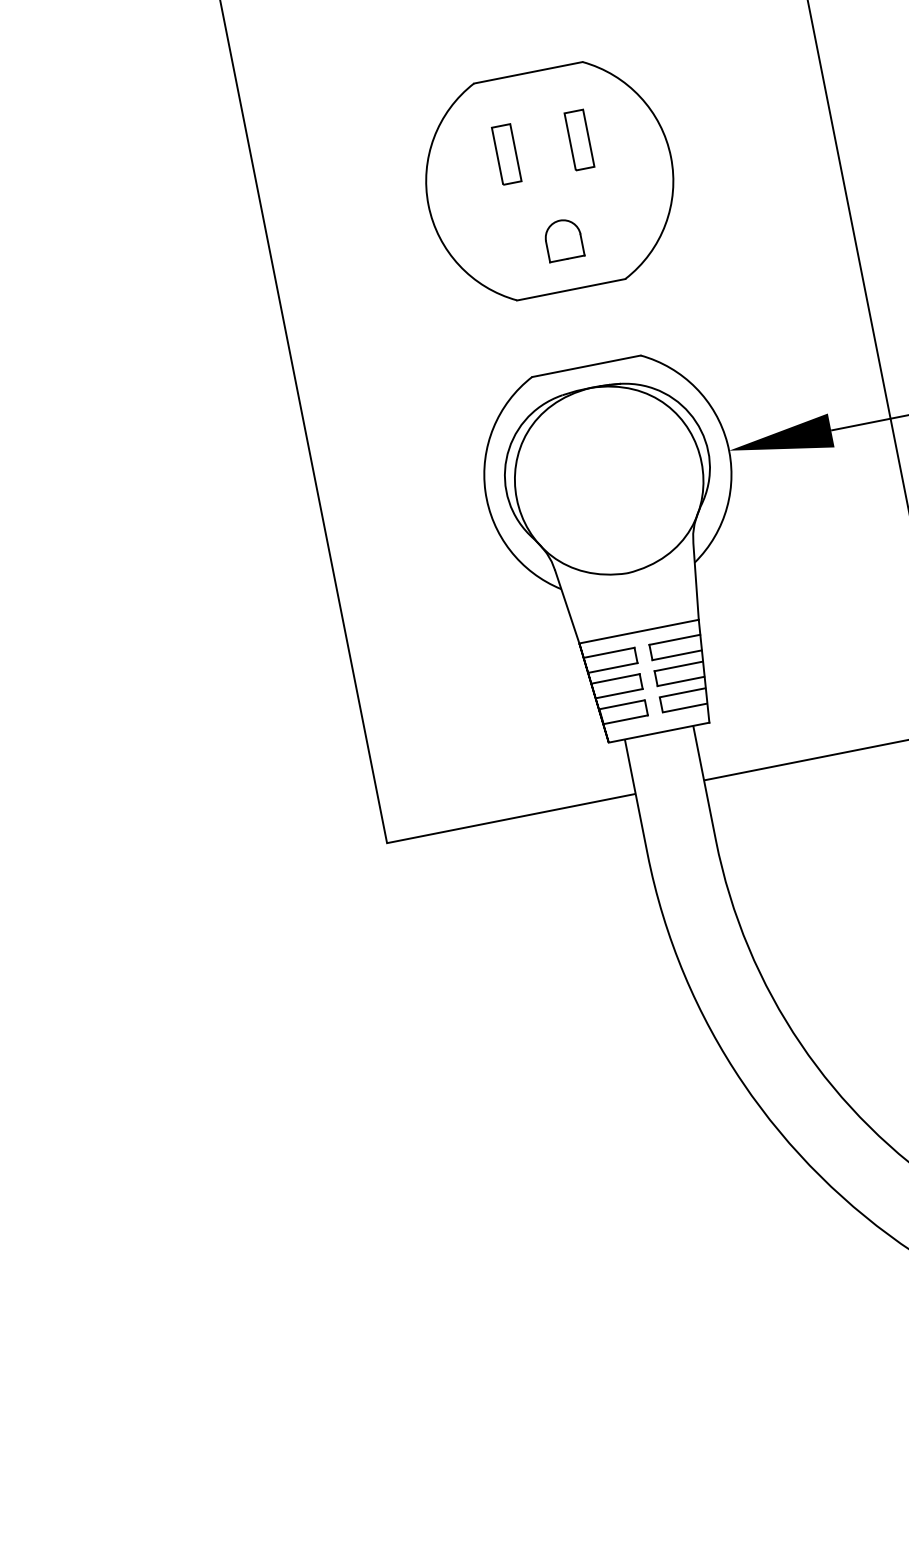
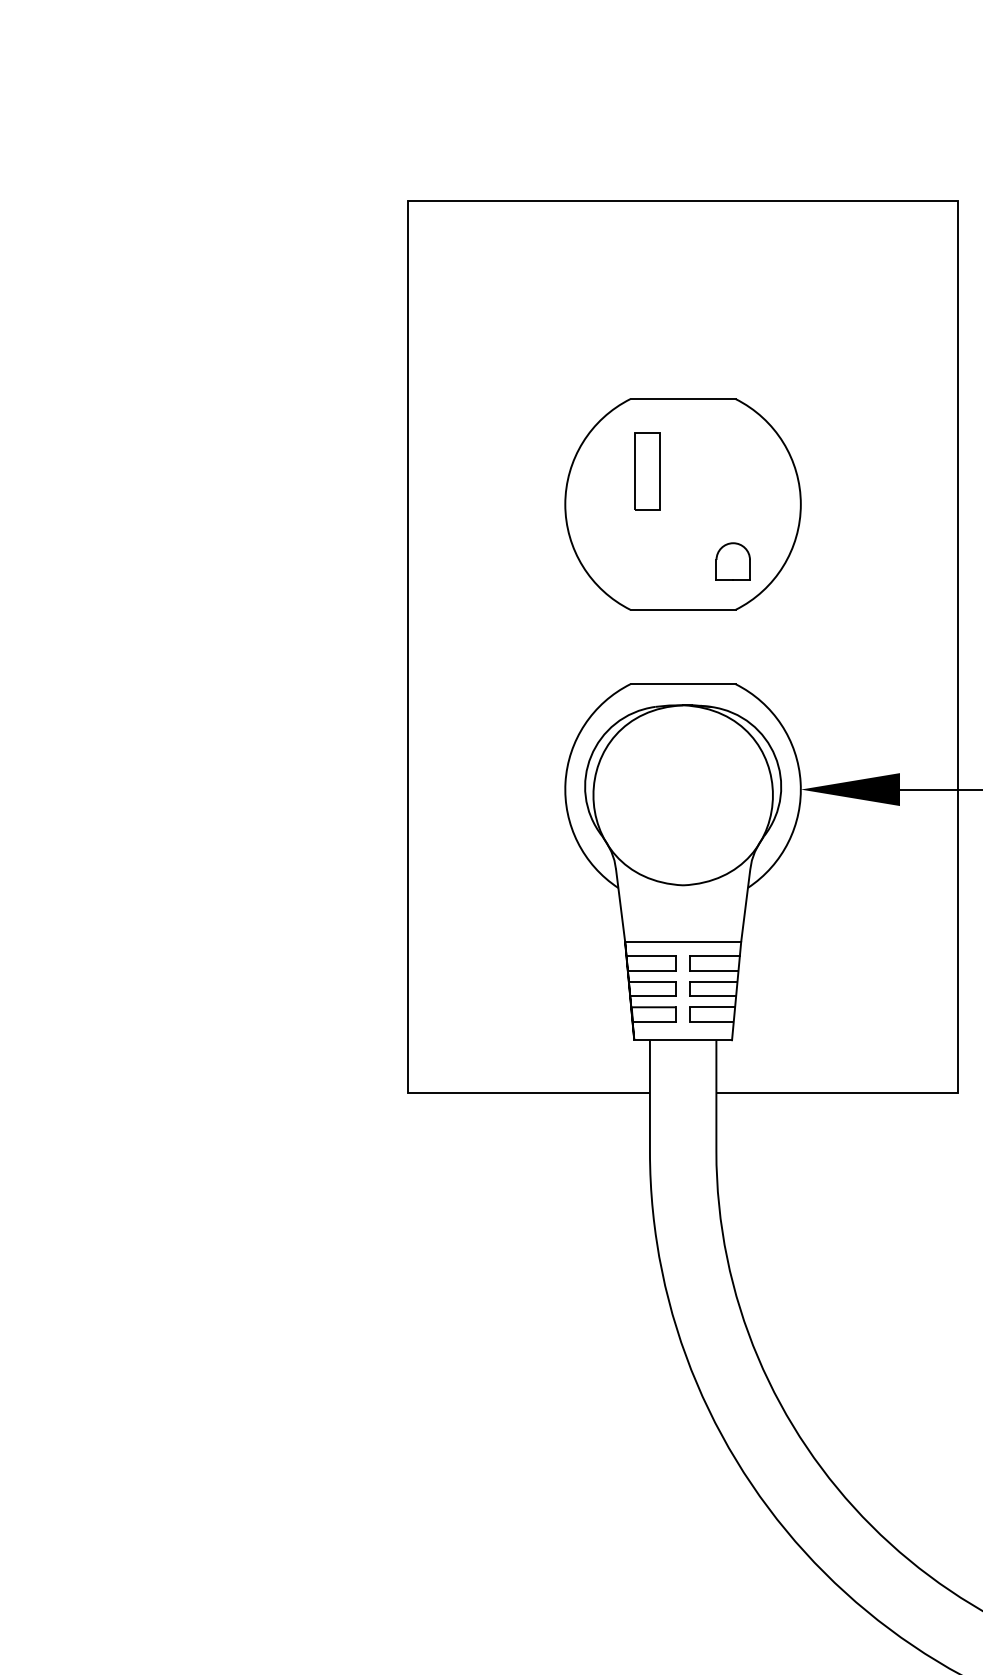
part: (579, 140) -> (718, 471), removed
part: (506, 154) -> (647, 471), size x1.4
part: (562, 239) -> (732, 561), moved

